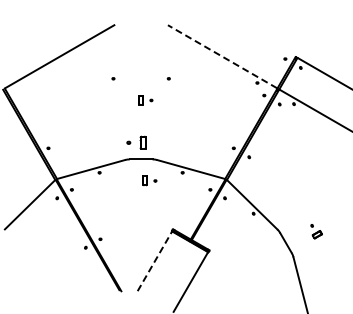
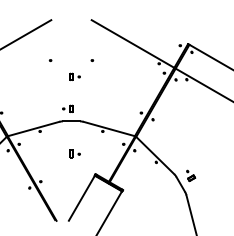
line: (222, 56) -> (132, 43), dashed -> solid
part: (135, 142) -> (67, 108), size x0.71
part: (149, 180) -> (74, 153), moved
part: (316, 231) -> (190, 175), moved
line: (155, 261) -> (82, 198), dashed -> solid

